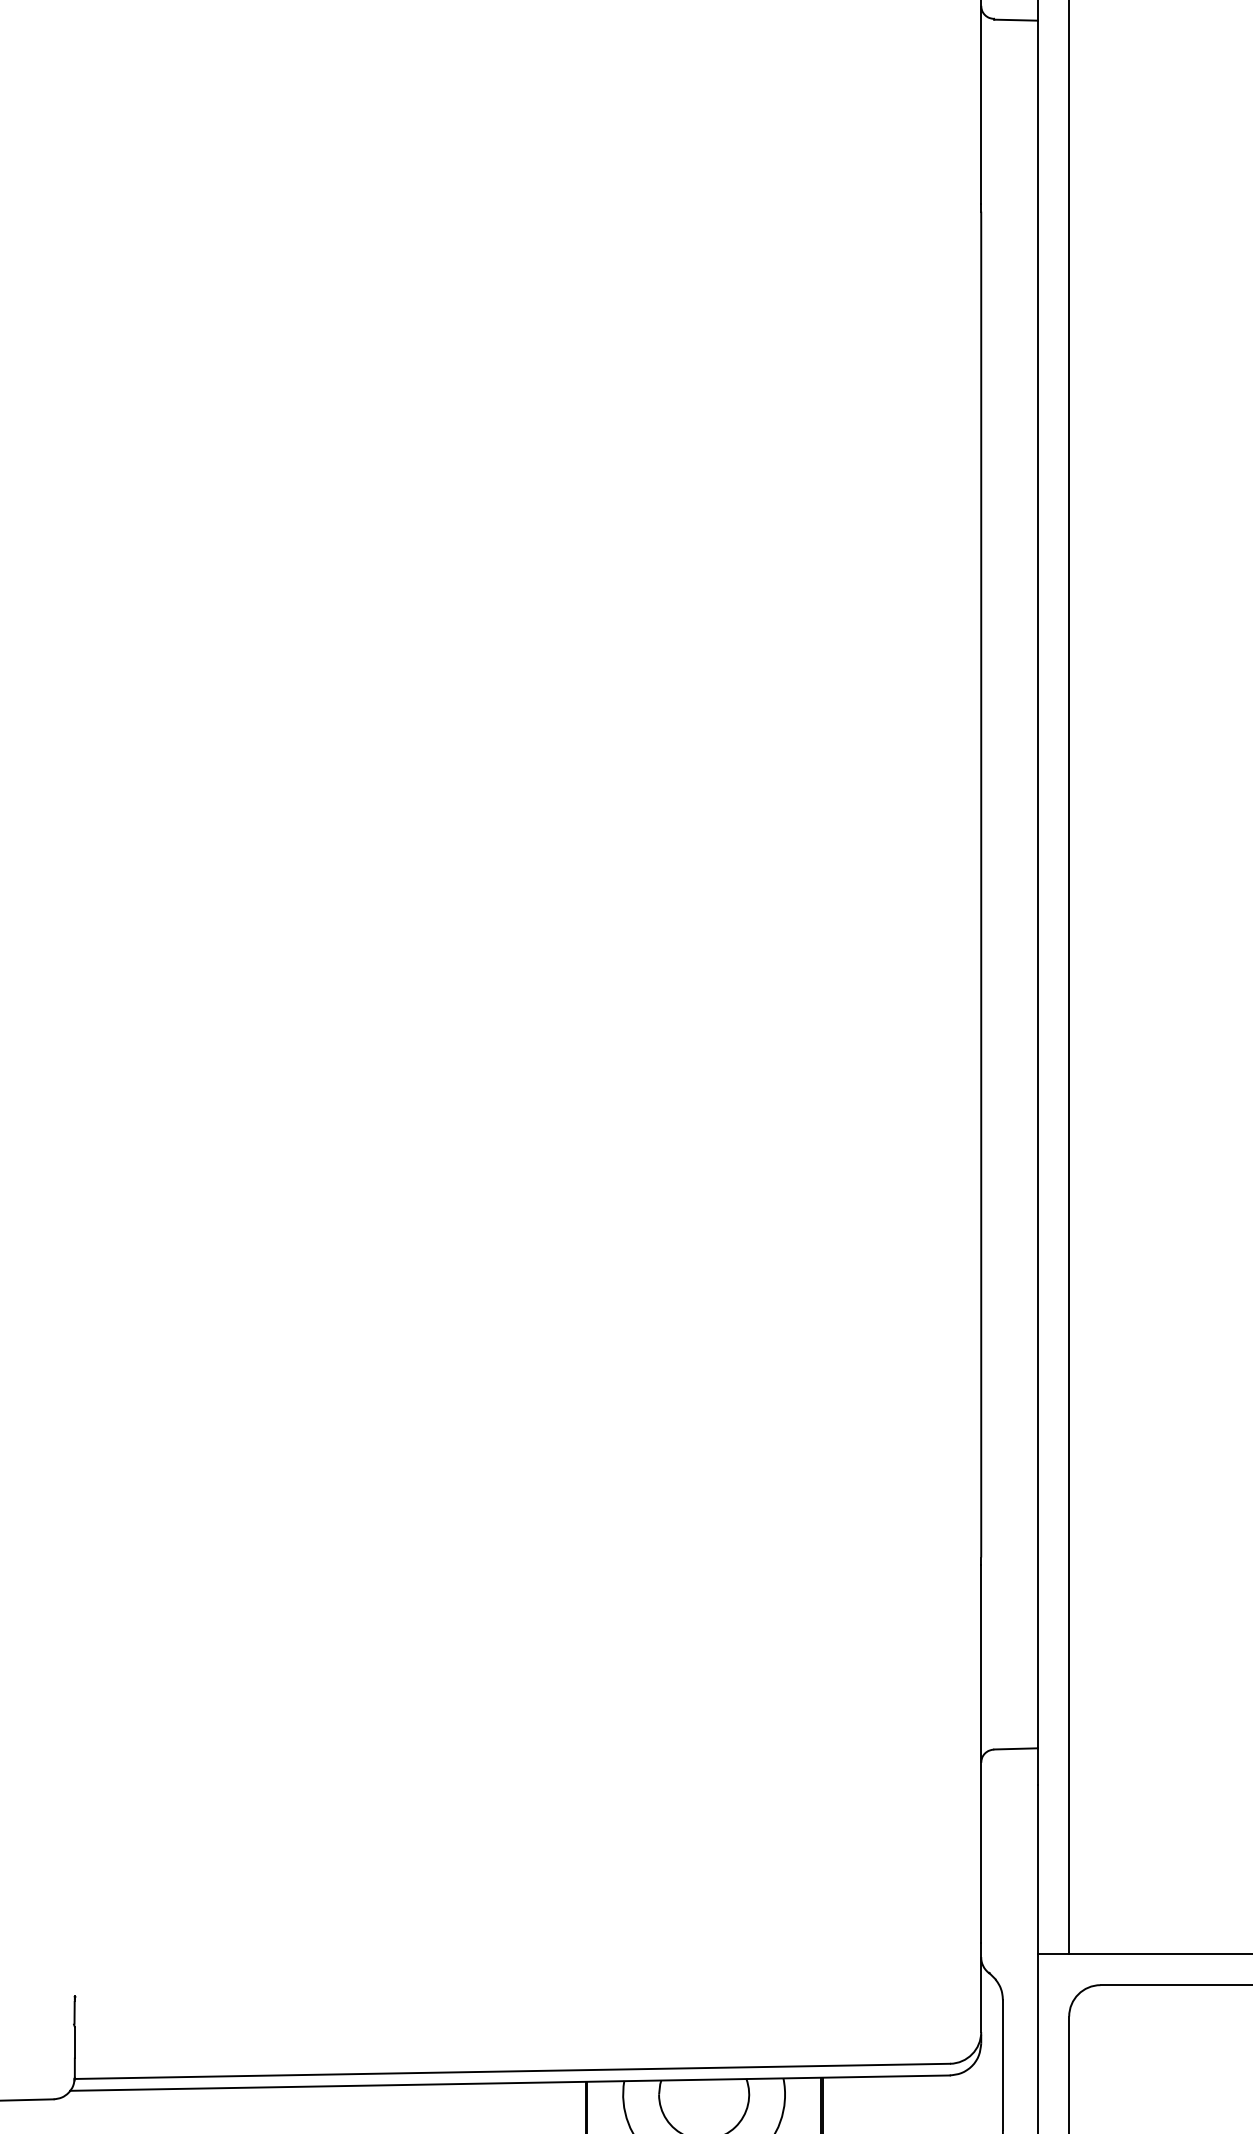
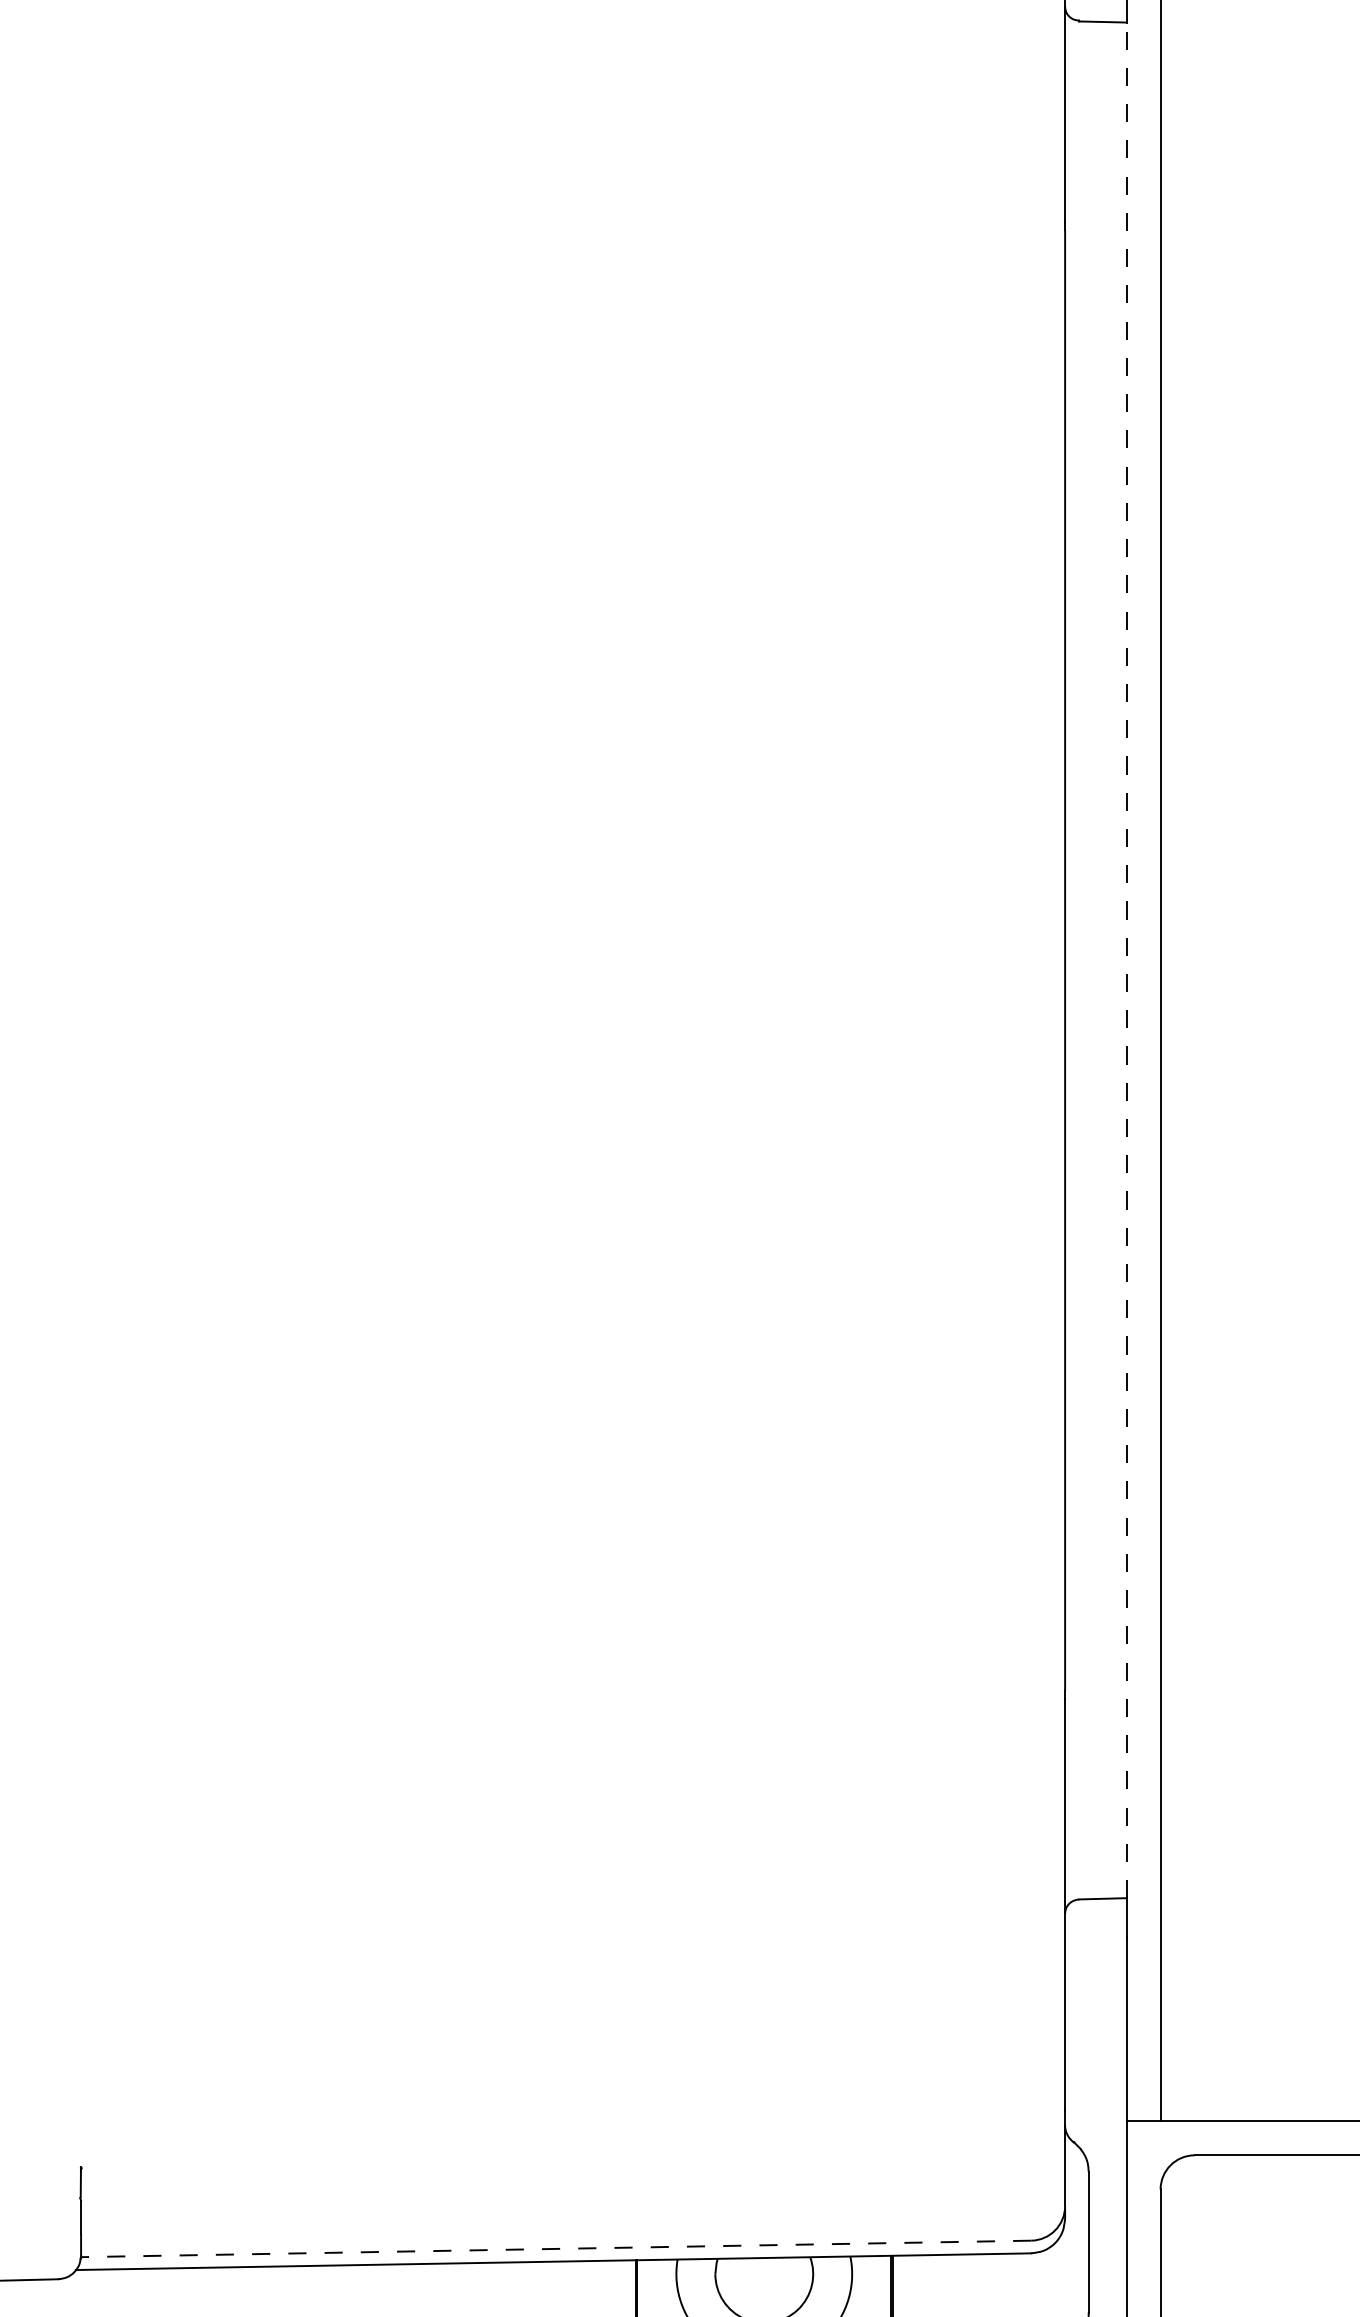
line: (1037, 884) -> (1126, 960), solid -> dashed
line: (511, 2070) -> (555, 2248), solid -> dashed

